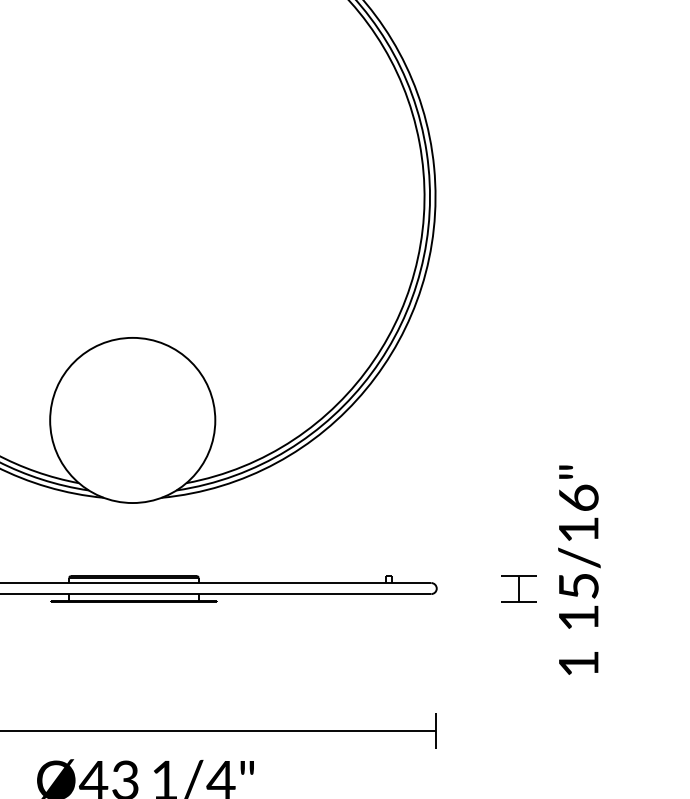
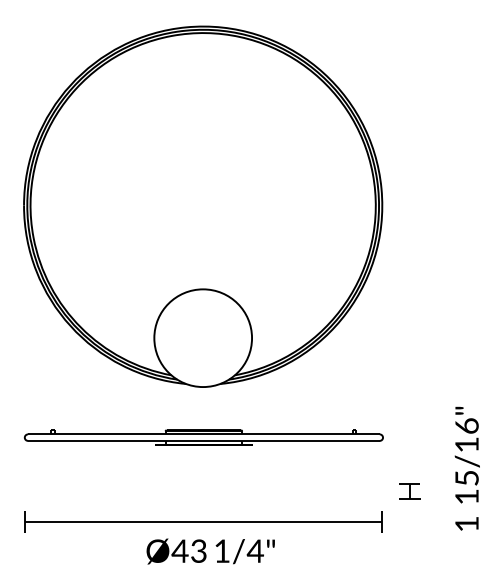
text: (577, 569) -> (466, 468), moved
part: (518, 588) -> (409, 491), moved

